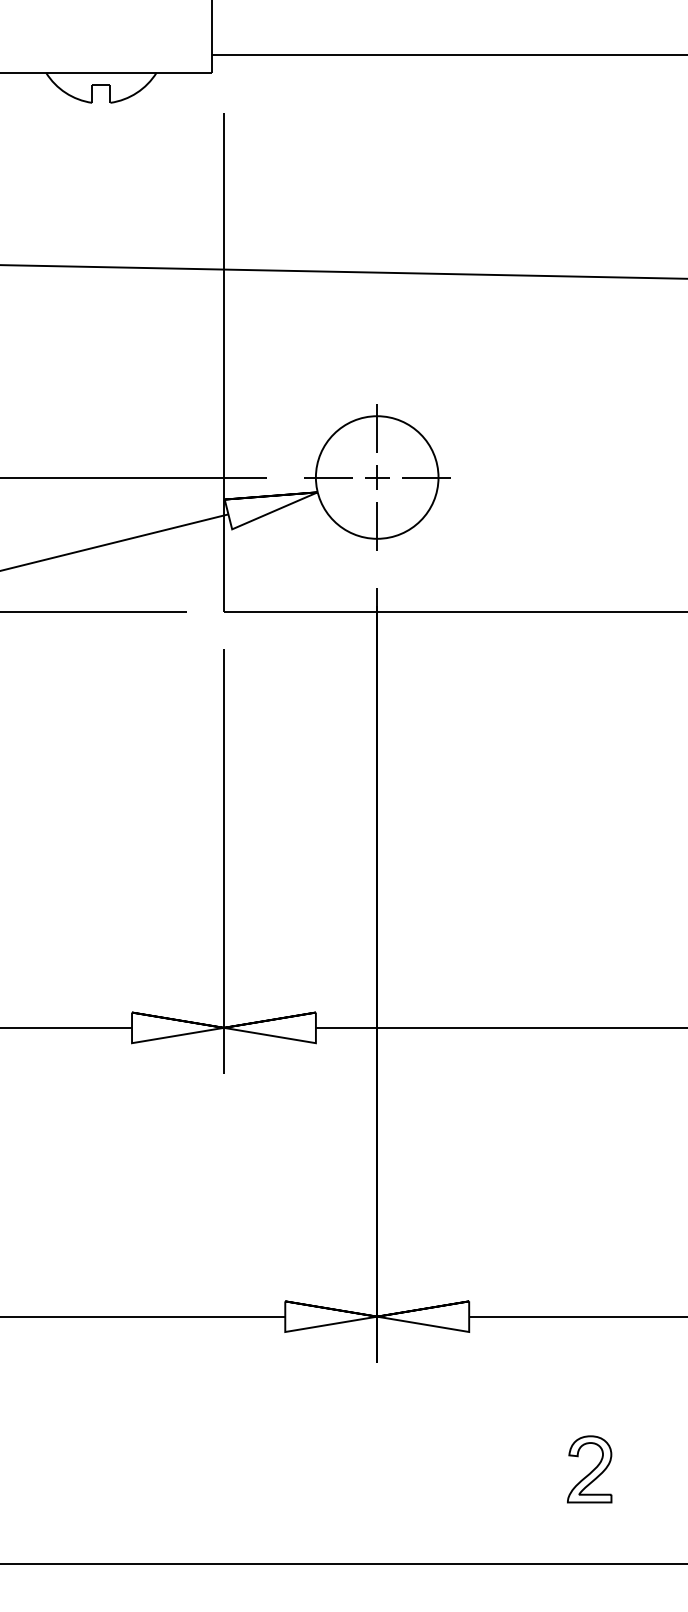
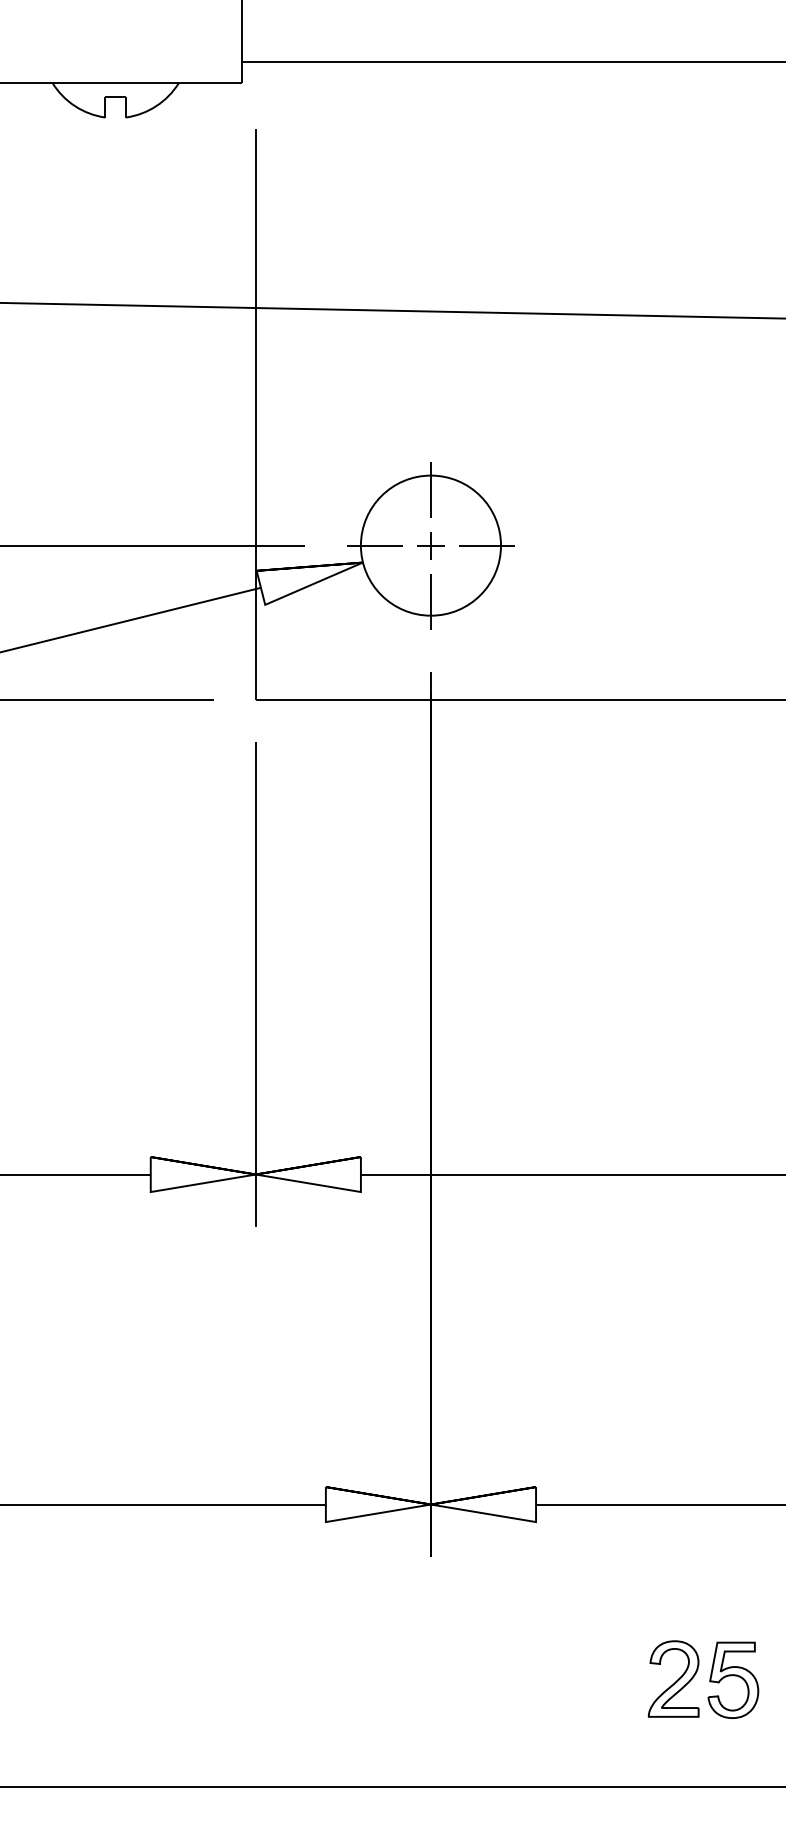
part: (641, 1470) -> (732, 1680), added

